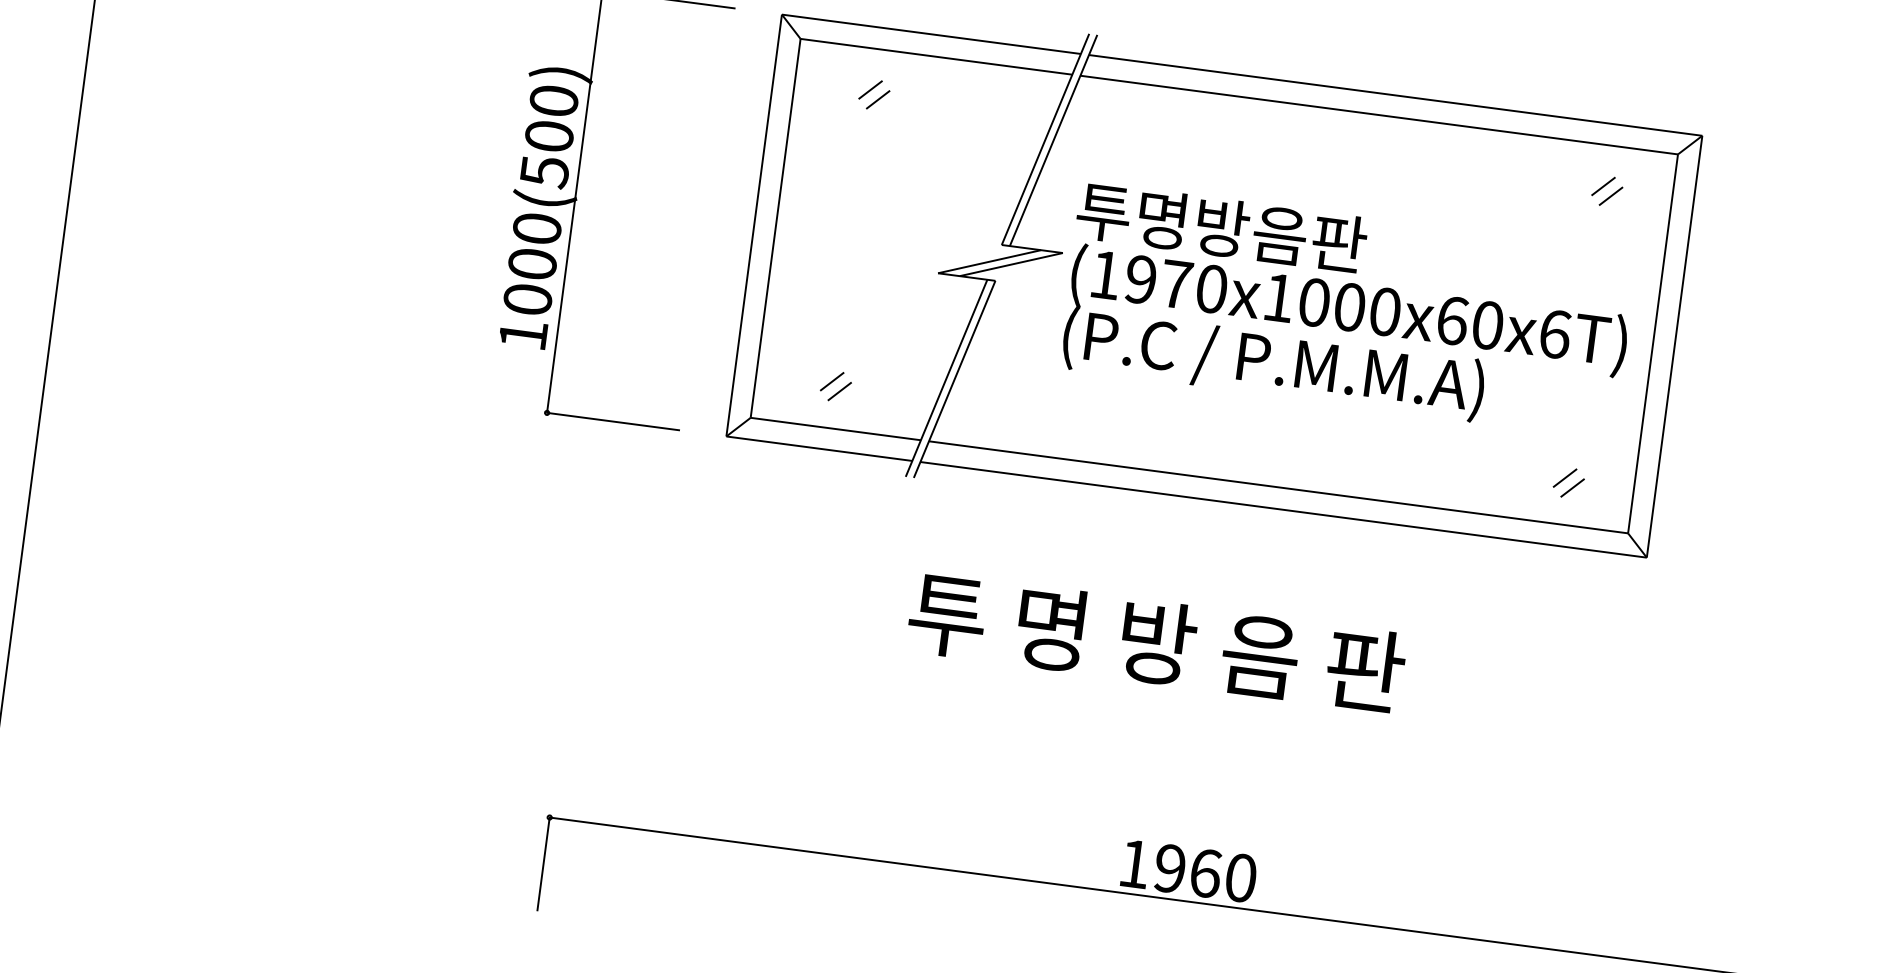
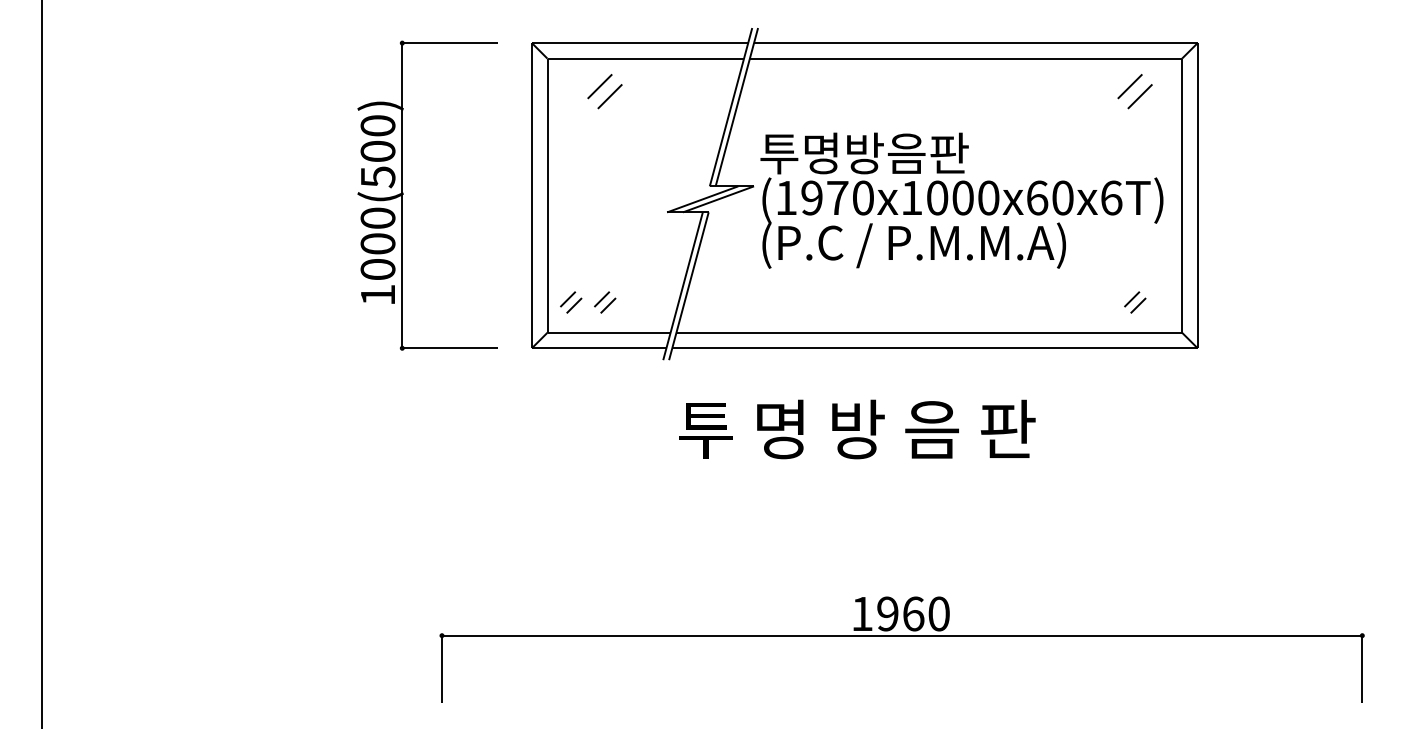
part: (874, 94) -> (605, 91), size x1.6
part: (1607, 191) -> (1135, 91), size x1.6
part: (789, 380) -> (571, 302), added
text: (1157, 642) -> (857, 429), moved

